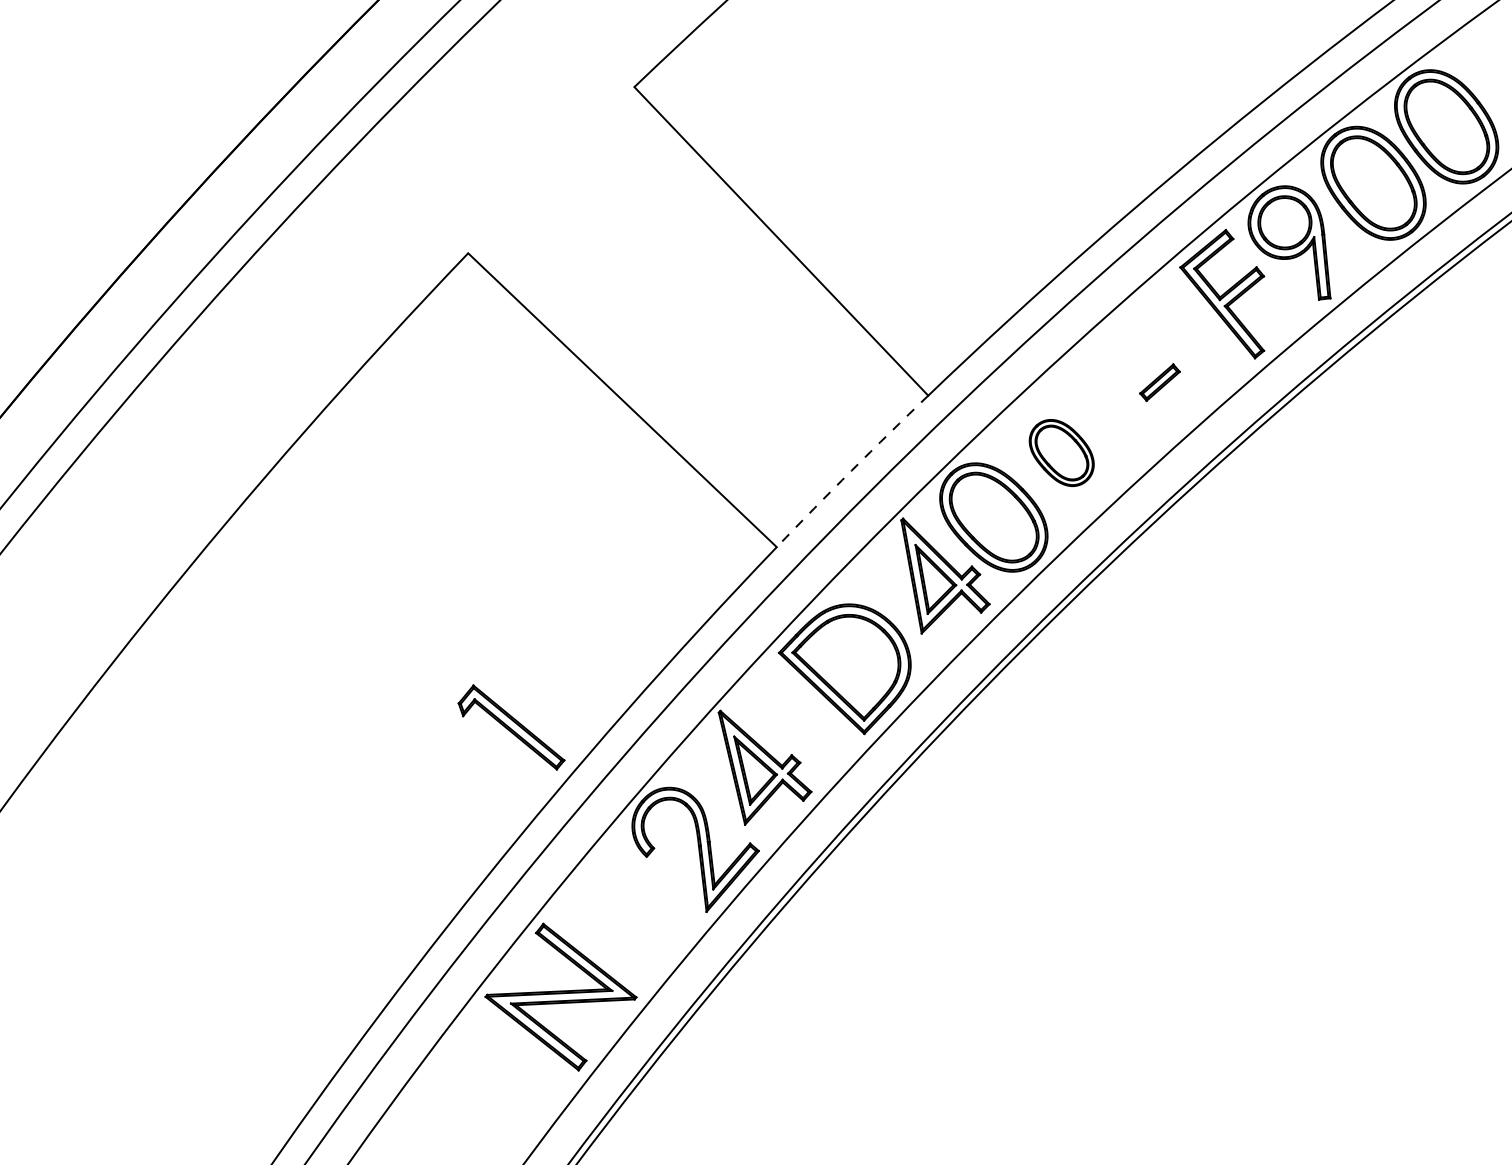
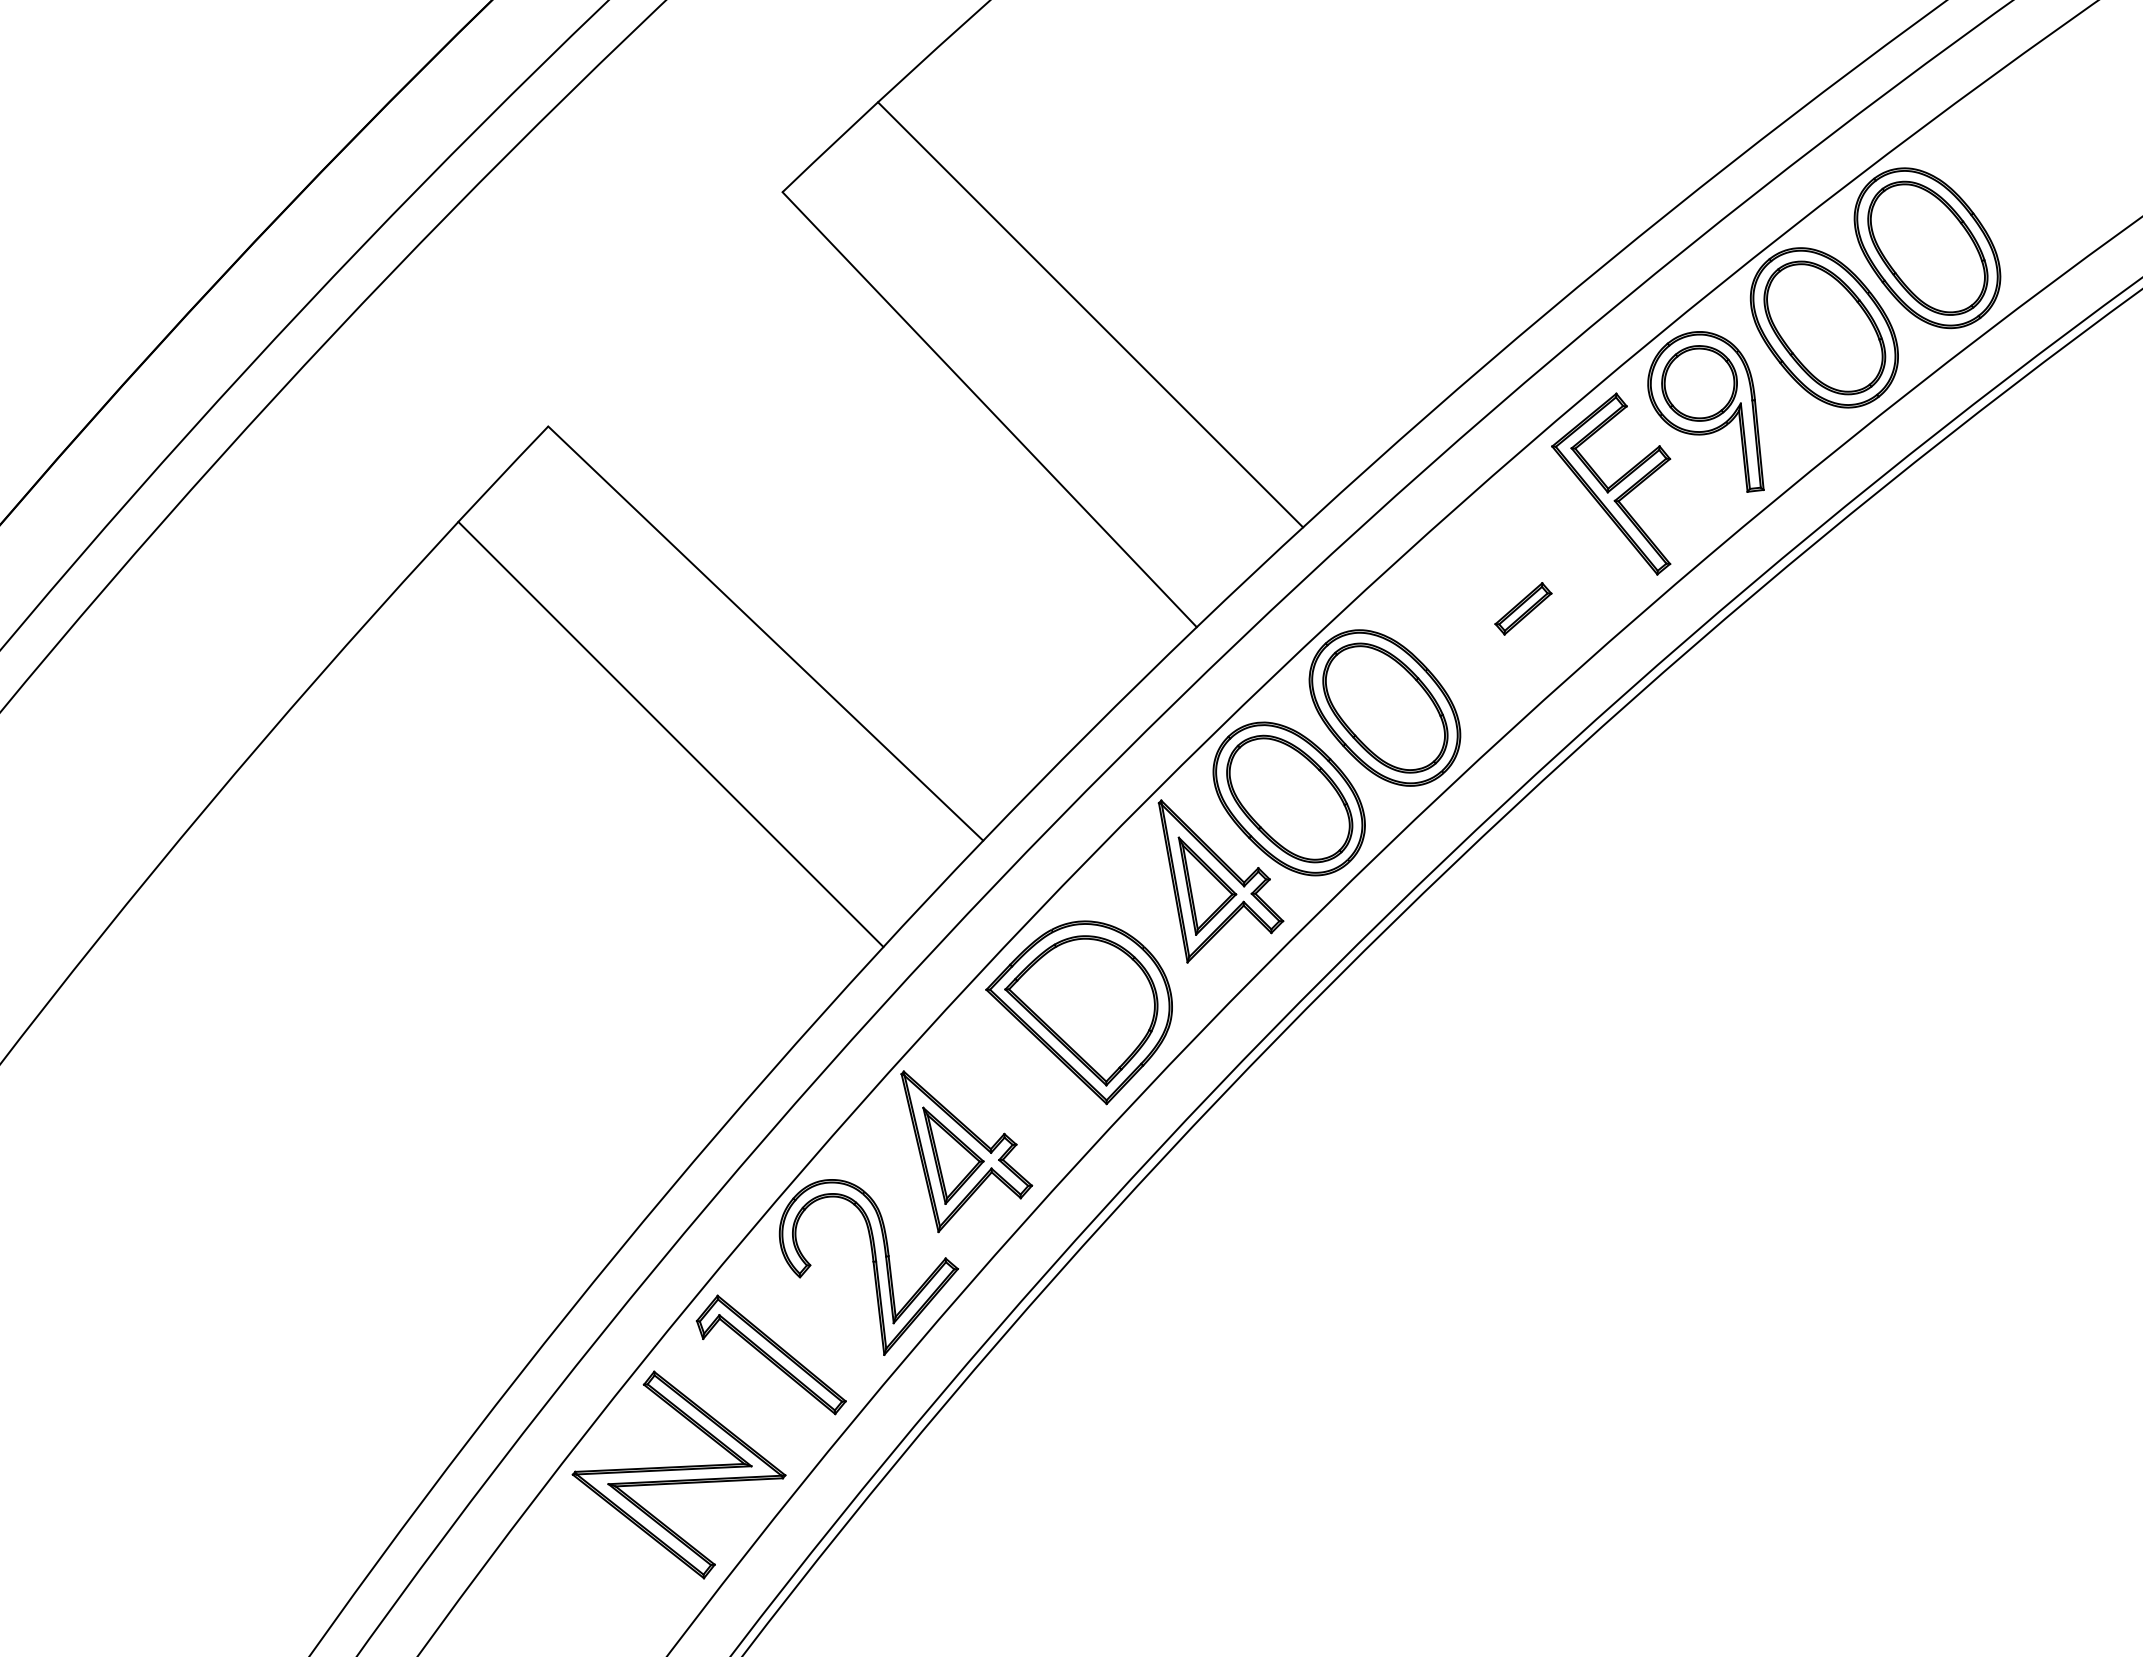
line: (852, 173) -> (1090, 314), added
part: (1061, 452) -> (1384, 707), size x1.67
arc: (851, 470) -> (1088, 732), dashed -> solid
line: (554, 471) -> (670, 733), added
part: (510, 727) -> (770, 1354), moved

